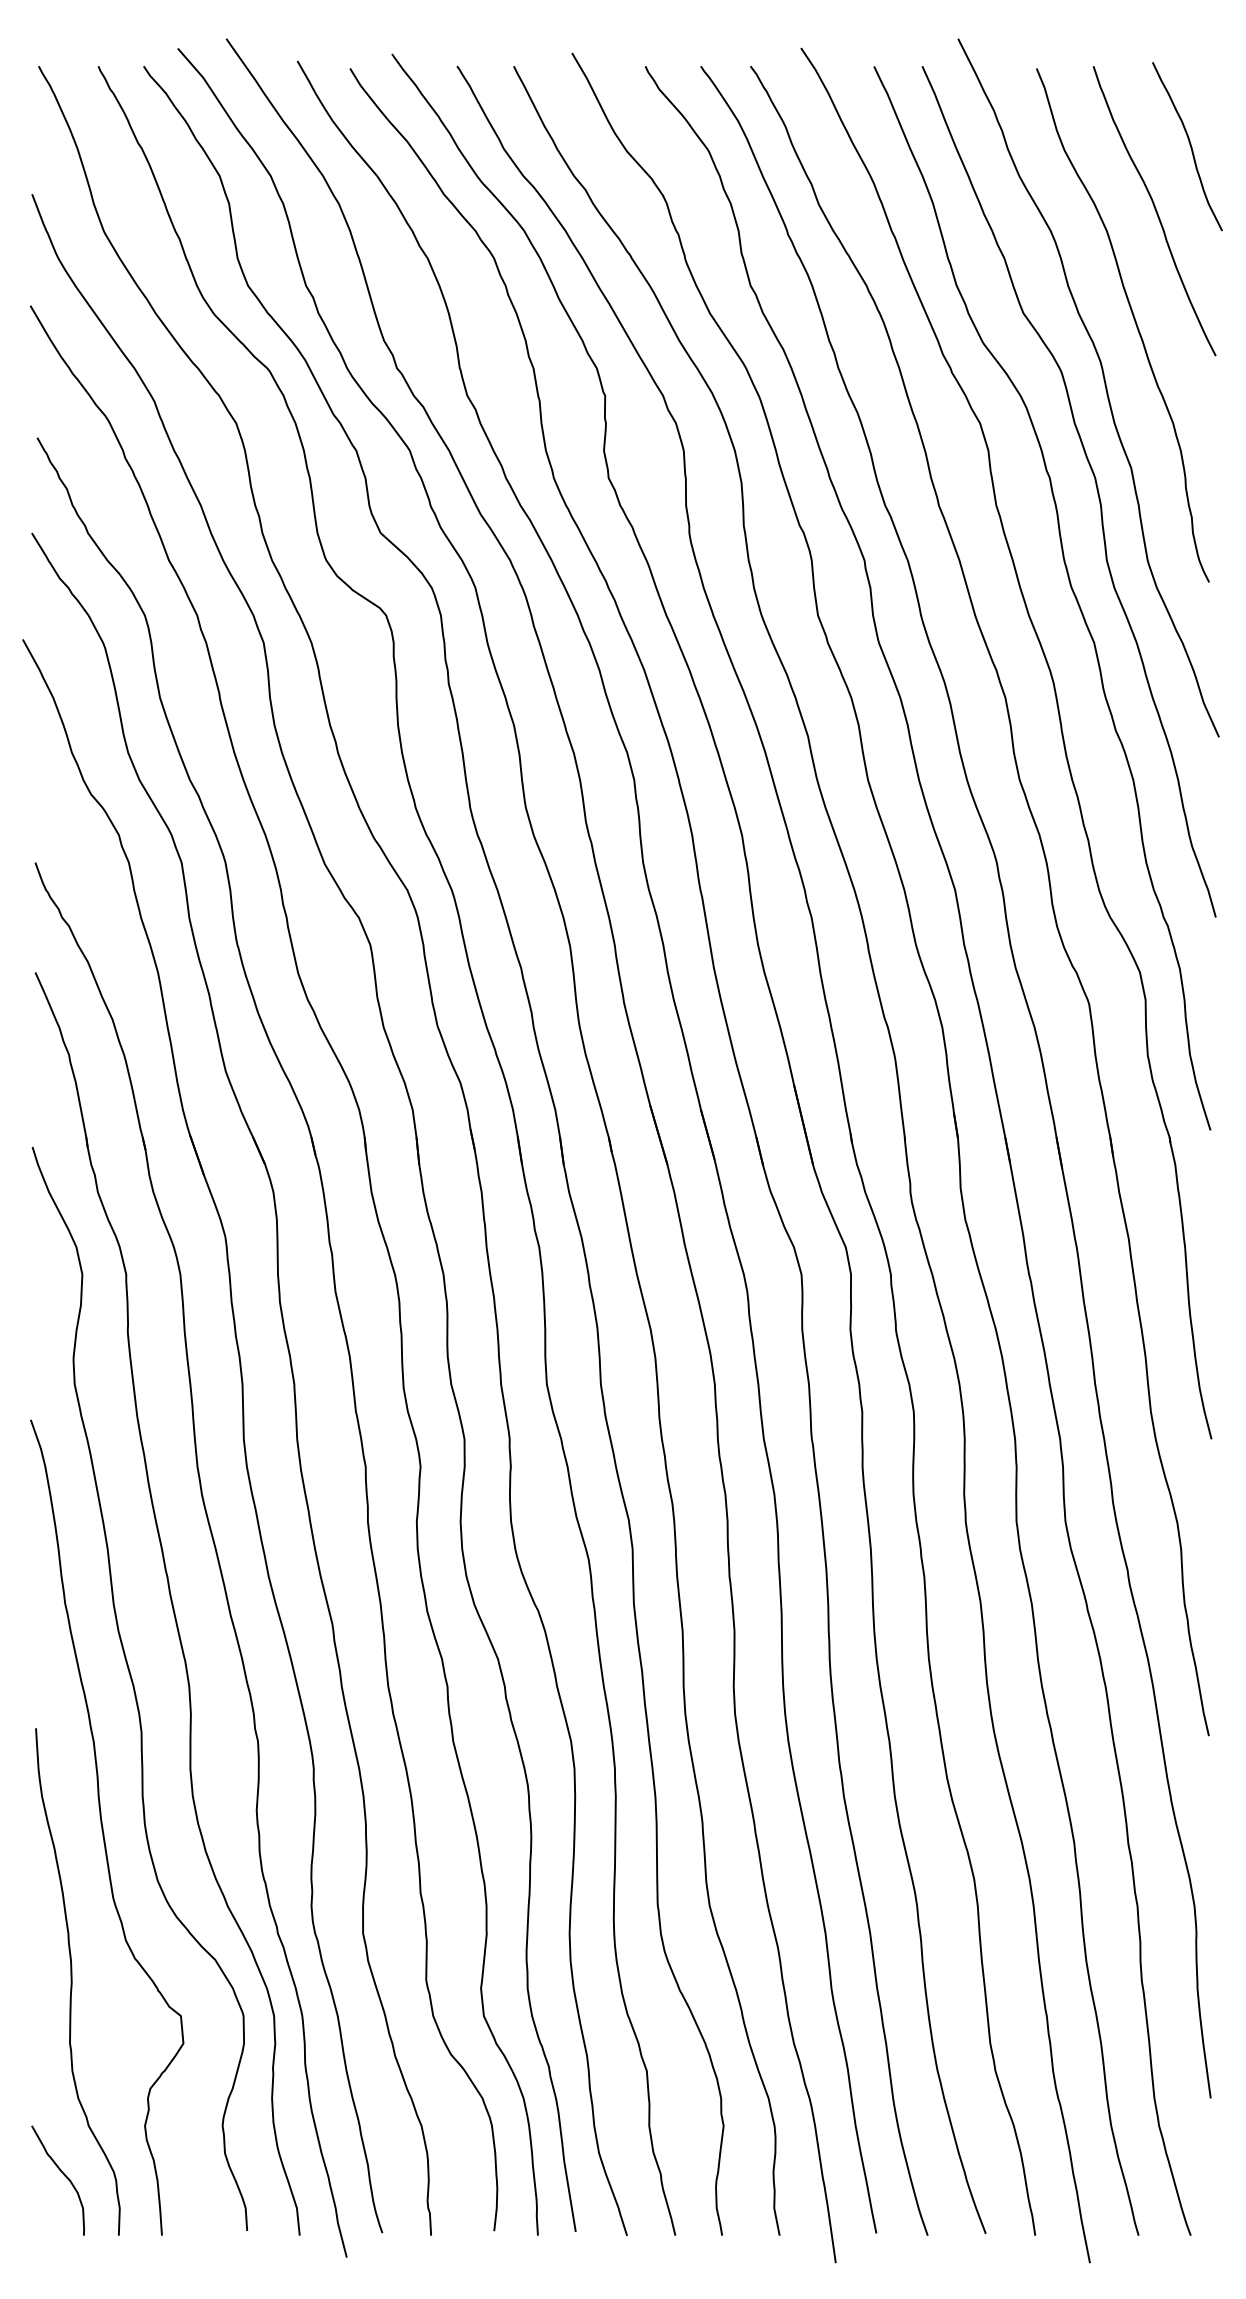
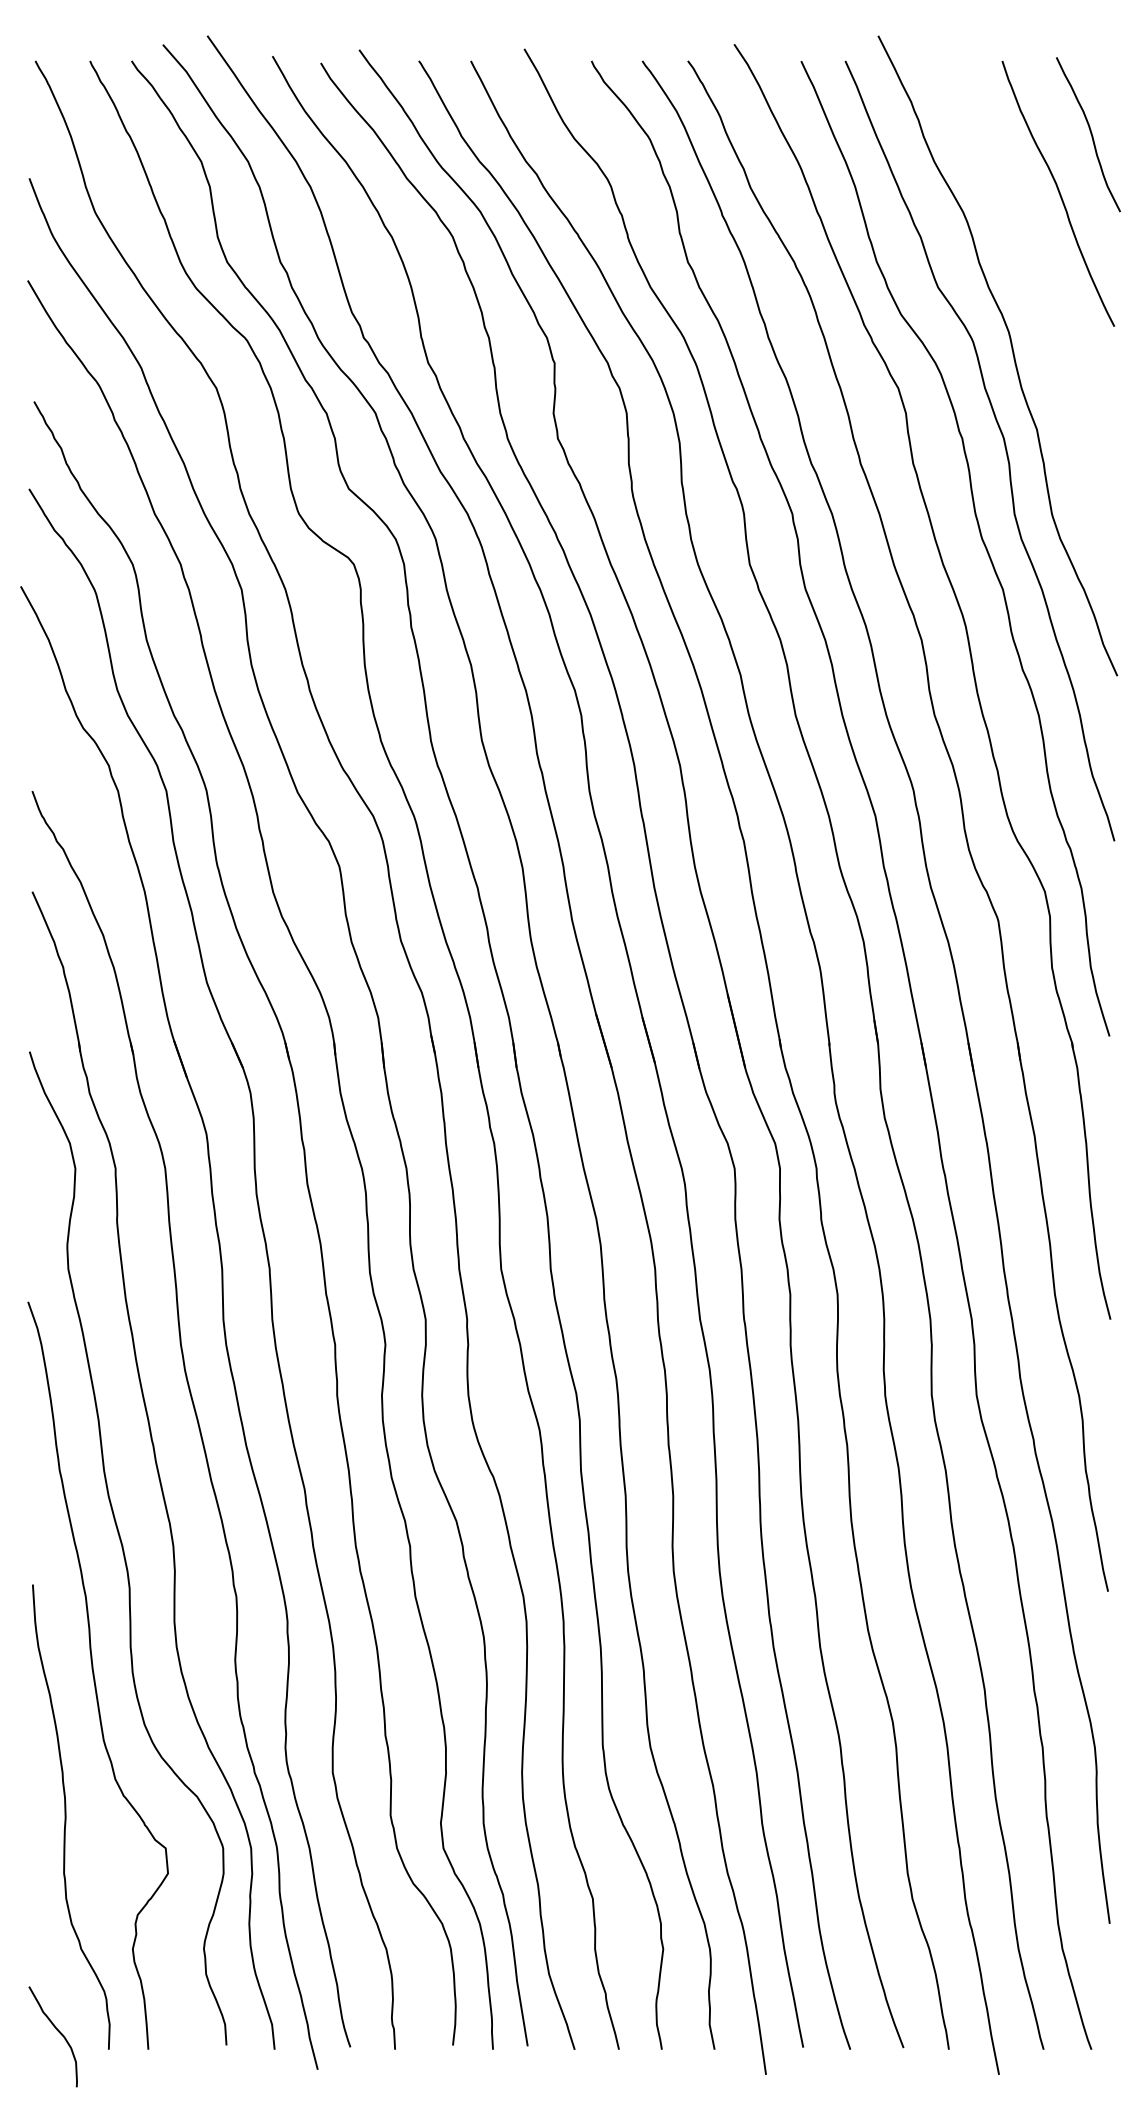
curve: (1134, 322) -> (1039, 295), removed
curve: (64, 2176) -> (59, 2033), moved

